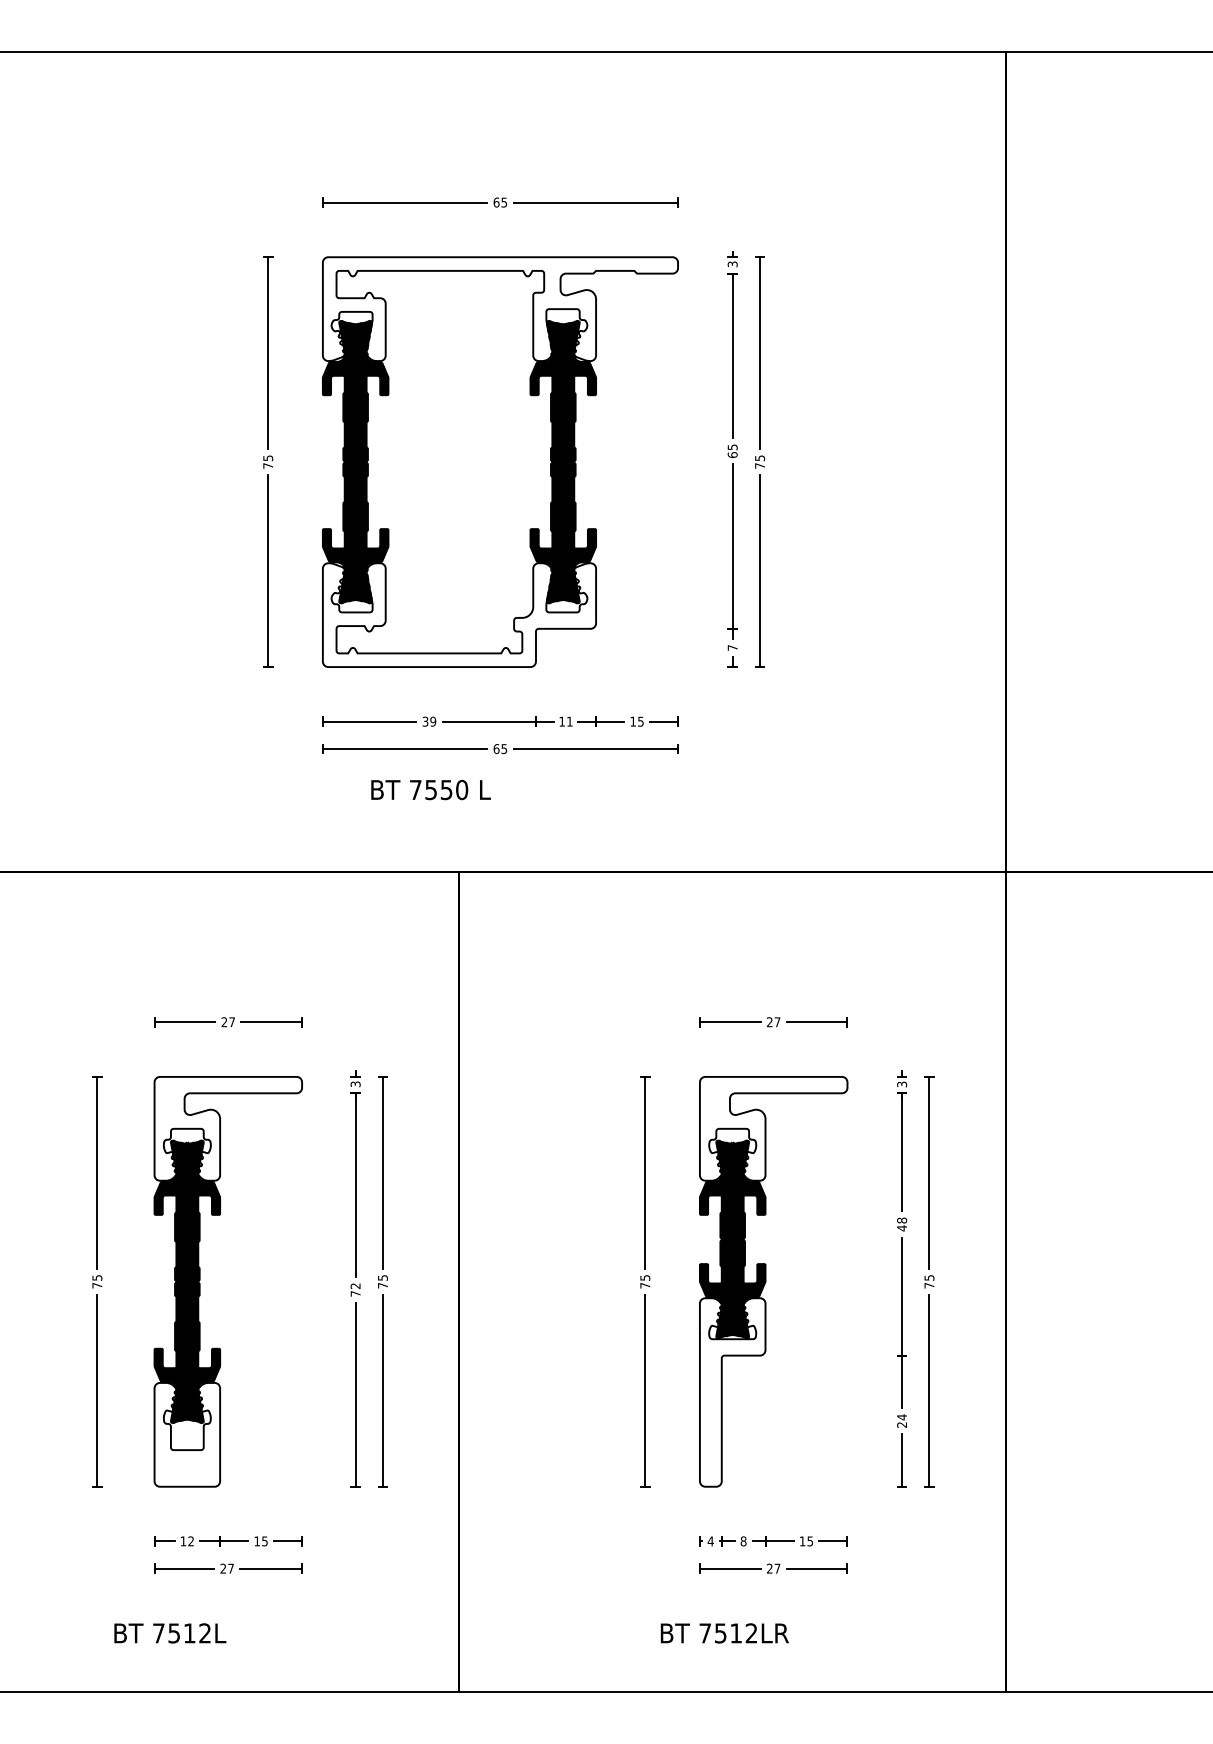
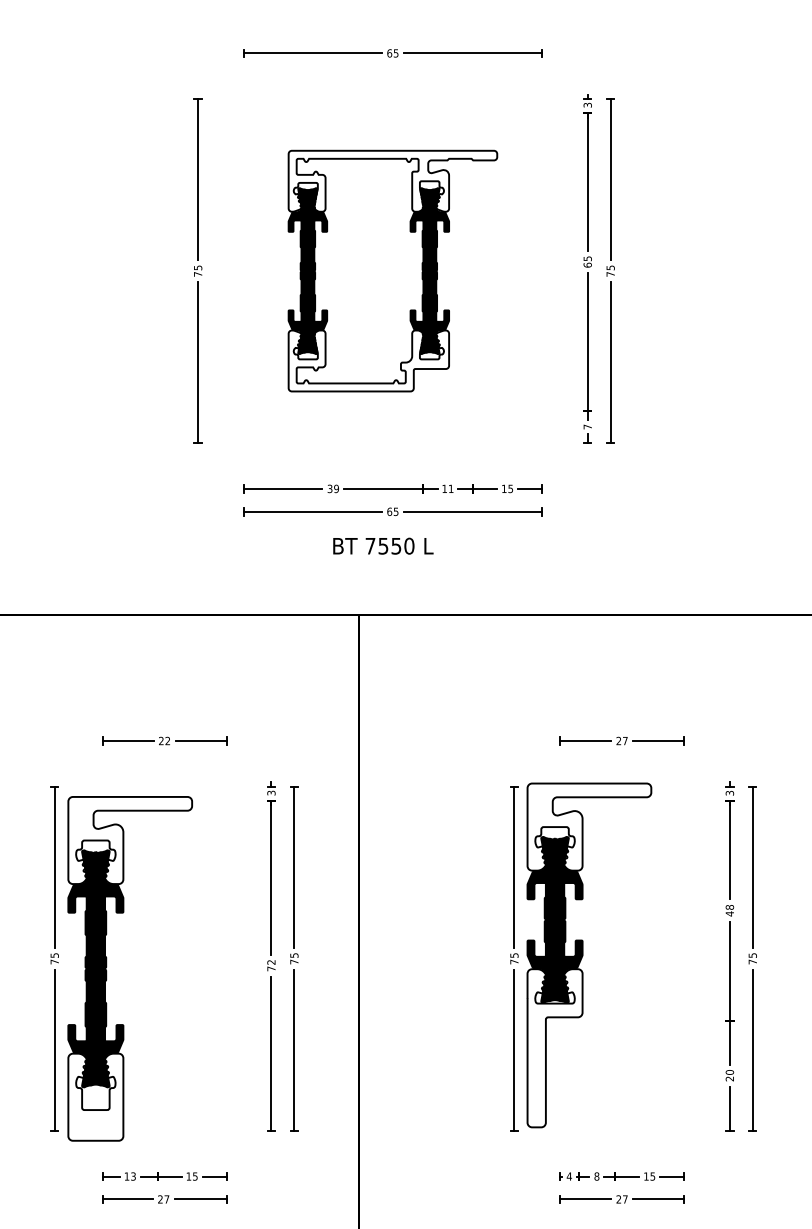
part: (500, 461) -> (392, 270), size x0.7
text: (430, 789) -> (382, 545), moved
text: (231, 1022) -> (167, 741), 27 -> 22
part: (200, 1280) -> (106, 967), moved
part: (766, 1281) -> (583, 955), moved
text: (902, 1417) -> (730, 1072), 24 -> 20
text: (190, 1541) -> (132, 1176), 12 -> 13

